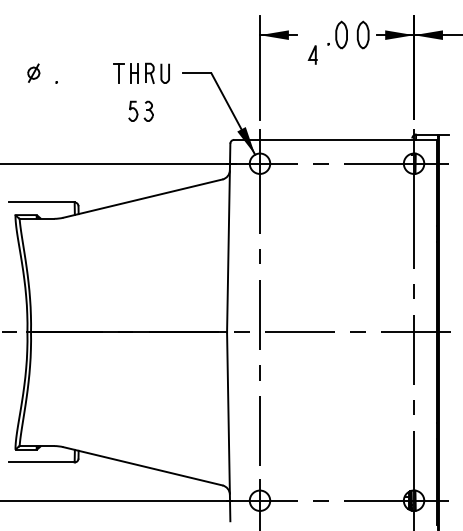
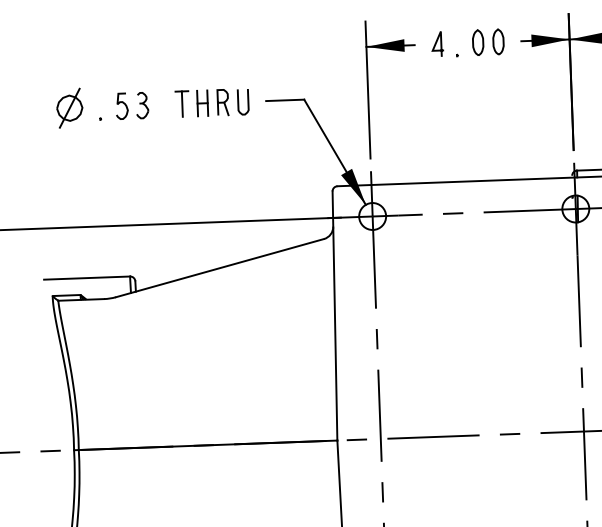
part: (352, 34) -> (488, 41), size x0.71
line: (312, 54) -> (436, 43), moved
part: (33, 72) -> (69, 107), size x1.67
part: (140, 110) -> (131, 104), moved

